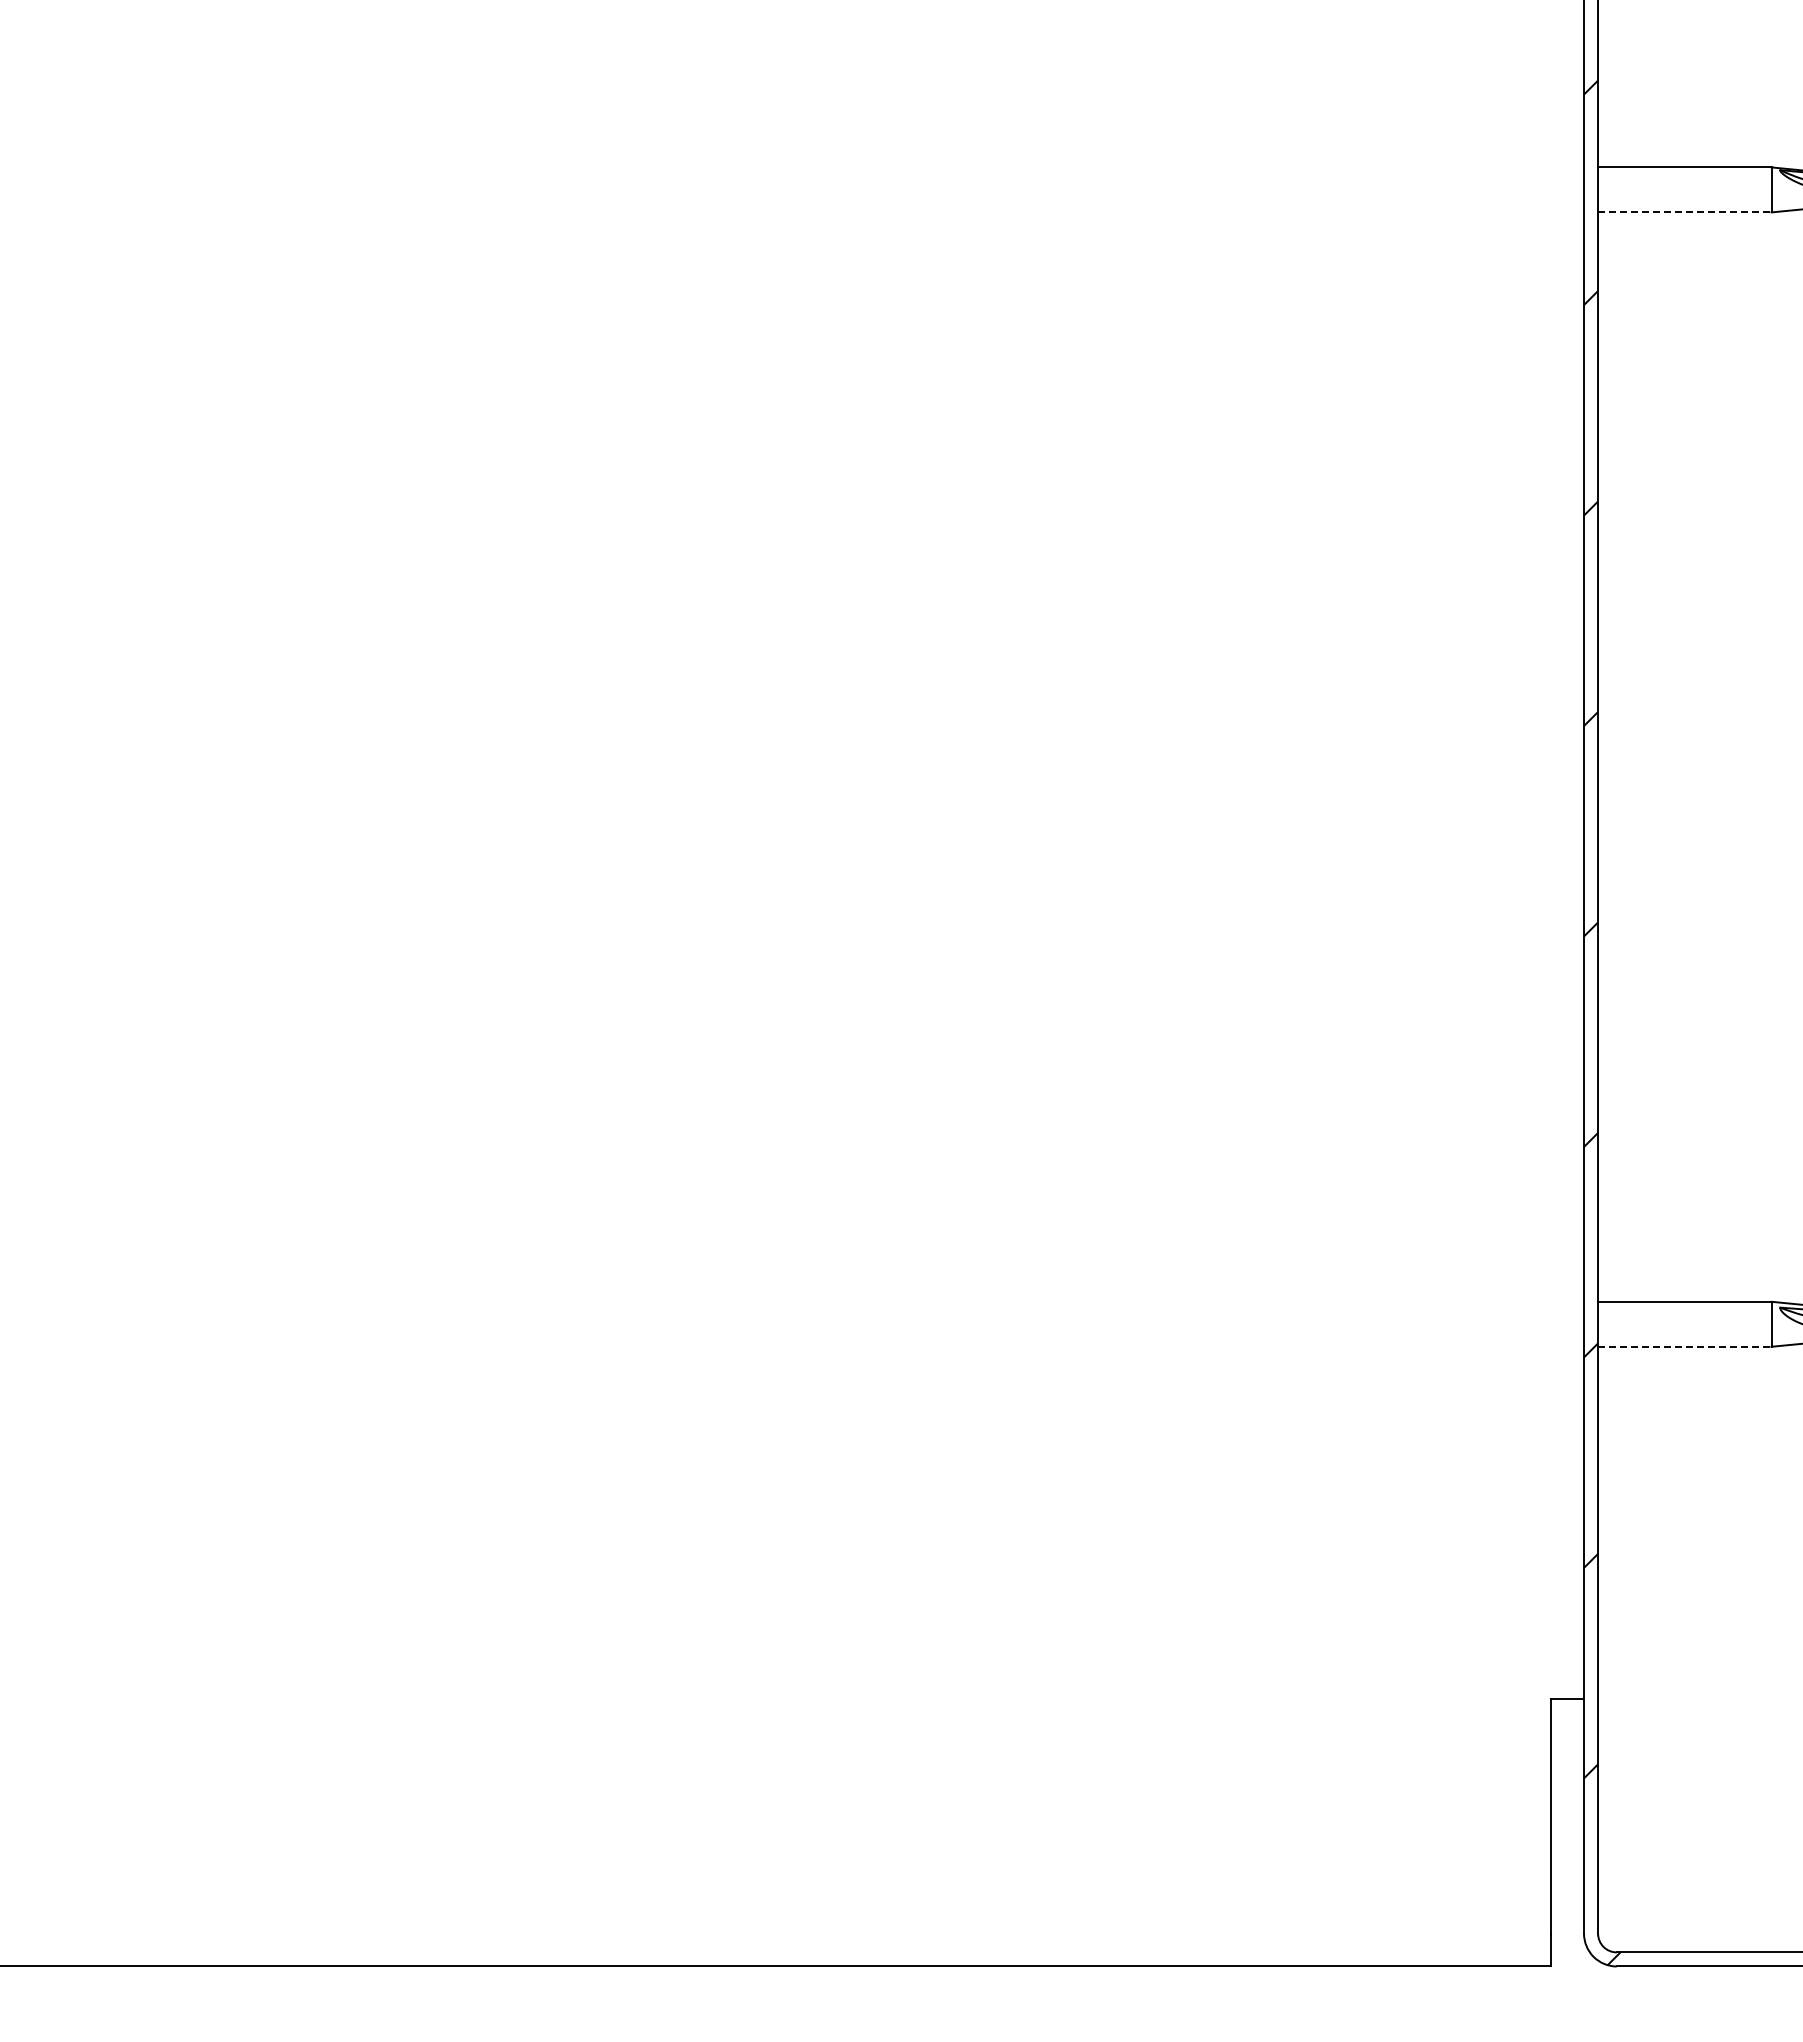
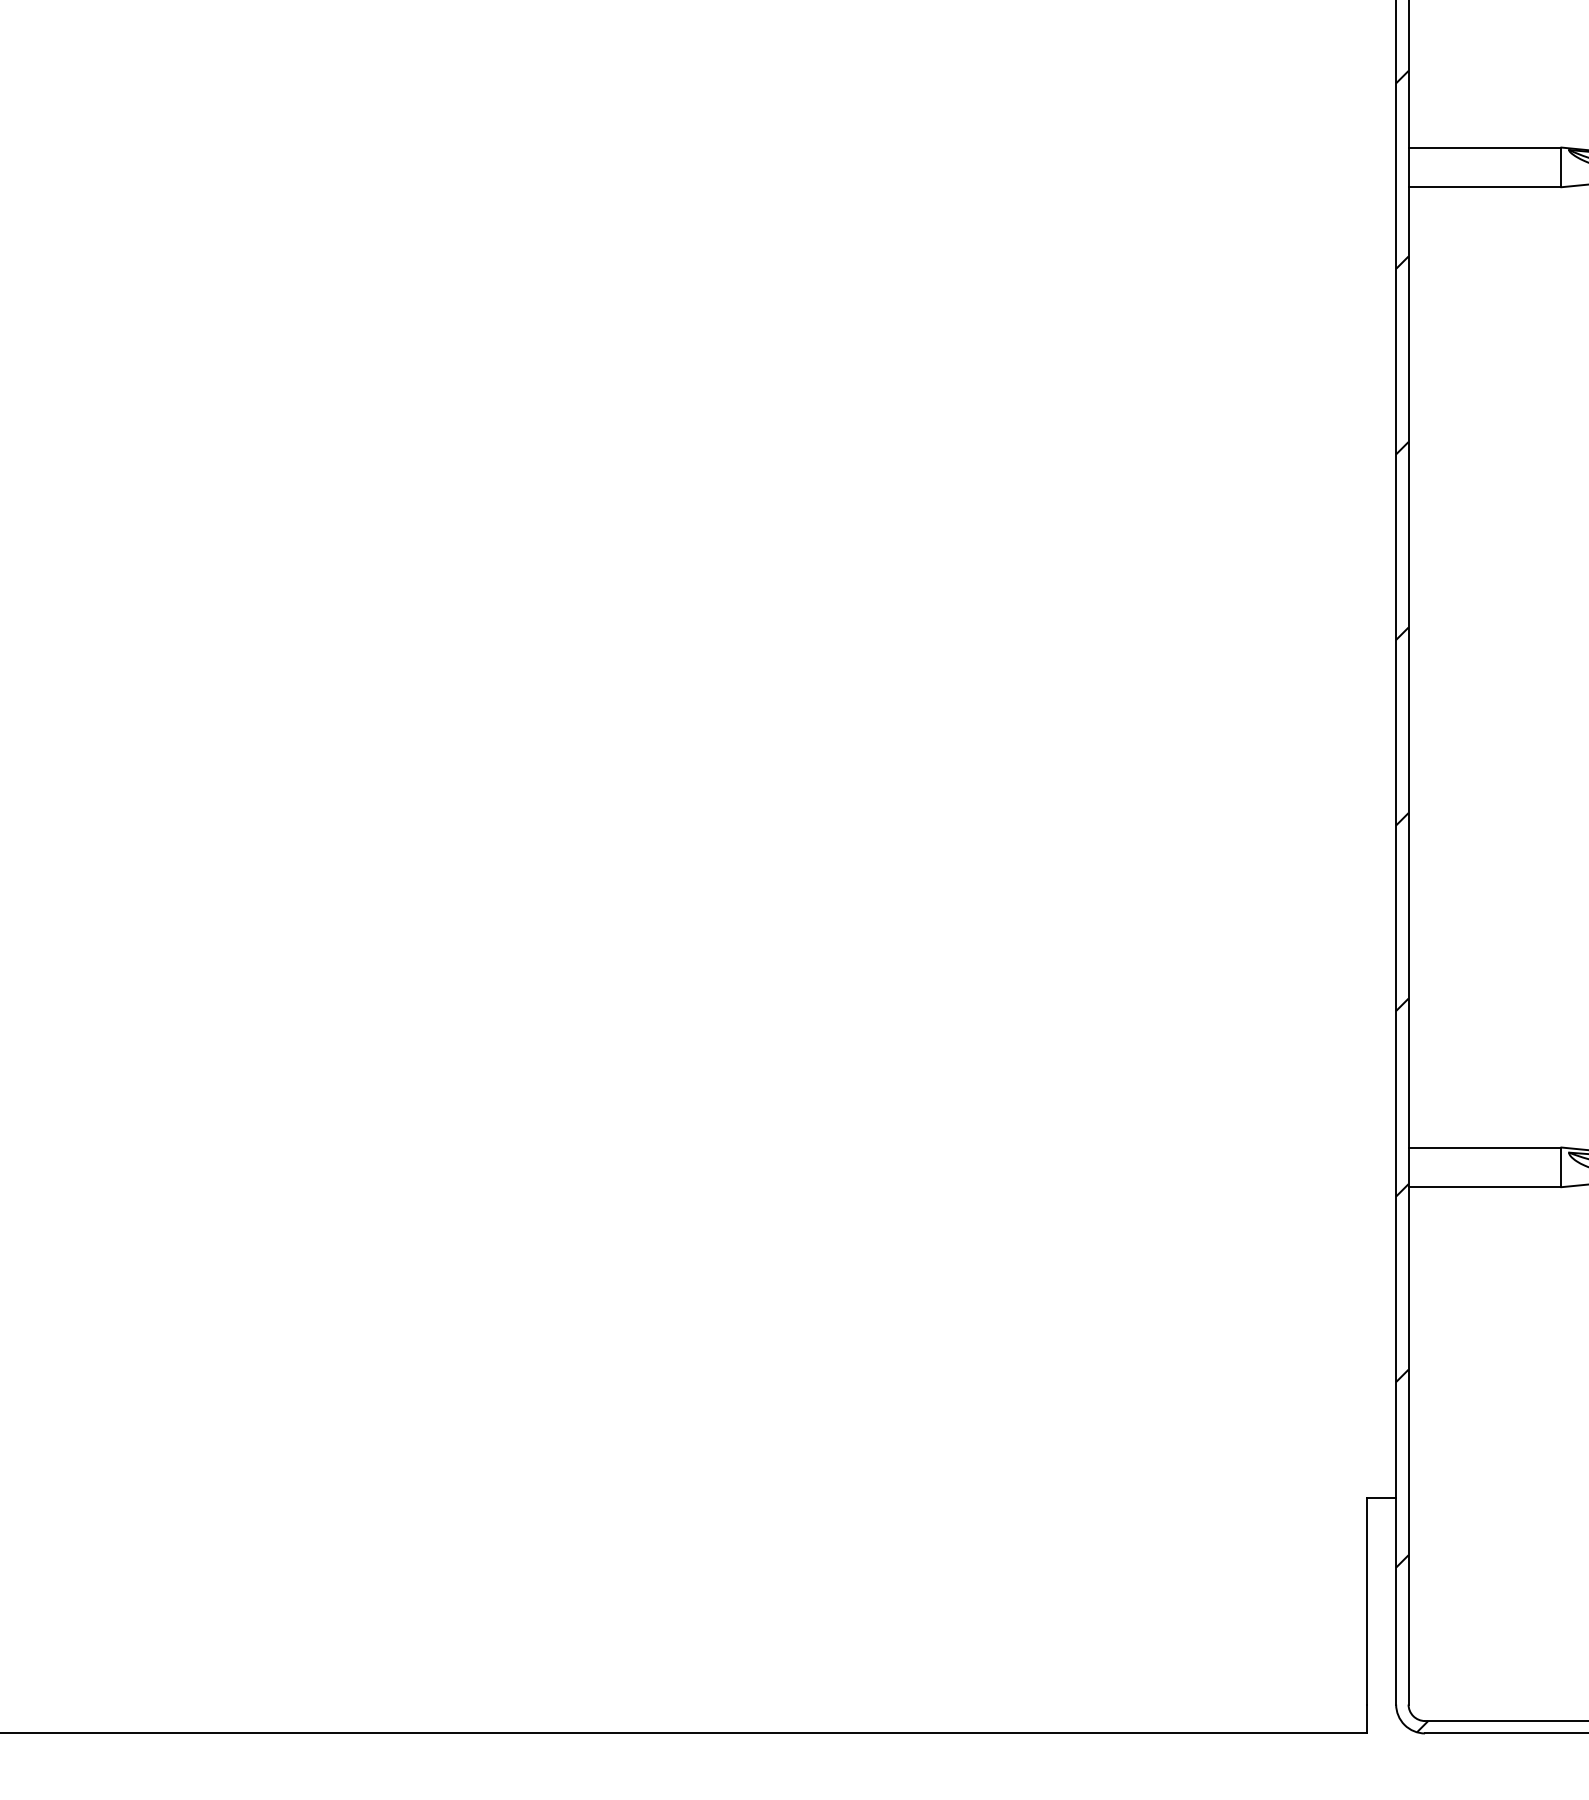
line: (1684, 212) -> (1484, 187), dashed -> solid
line: (1684, 1346) -> (1484, 1186), dashed -> solid

